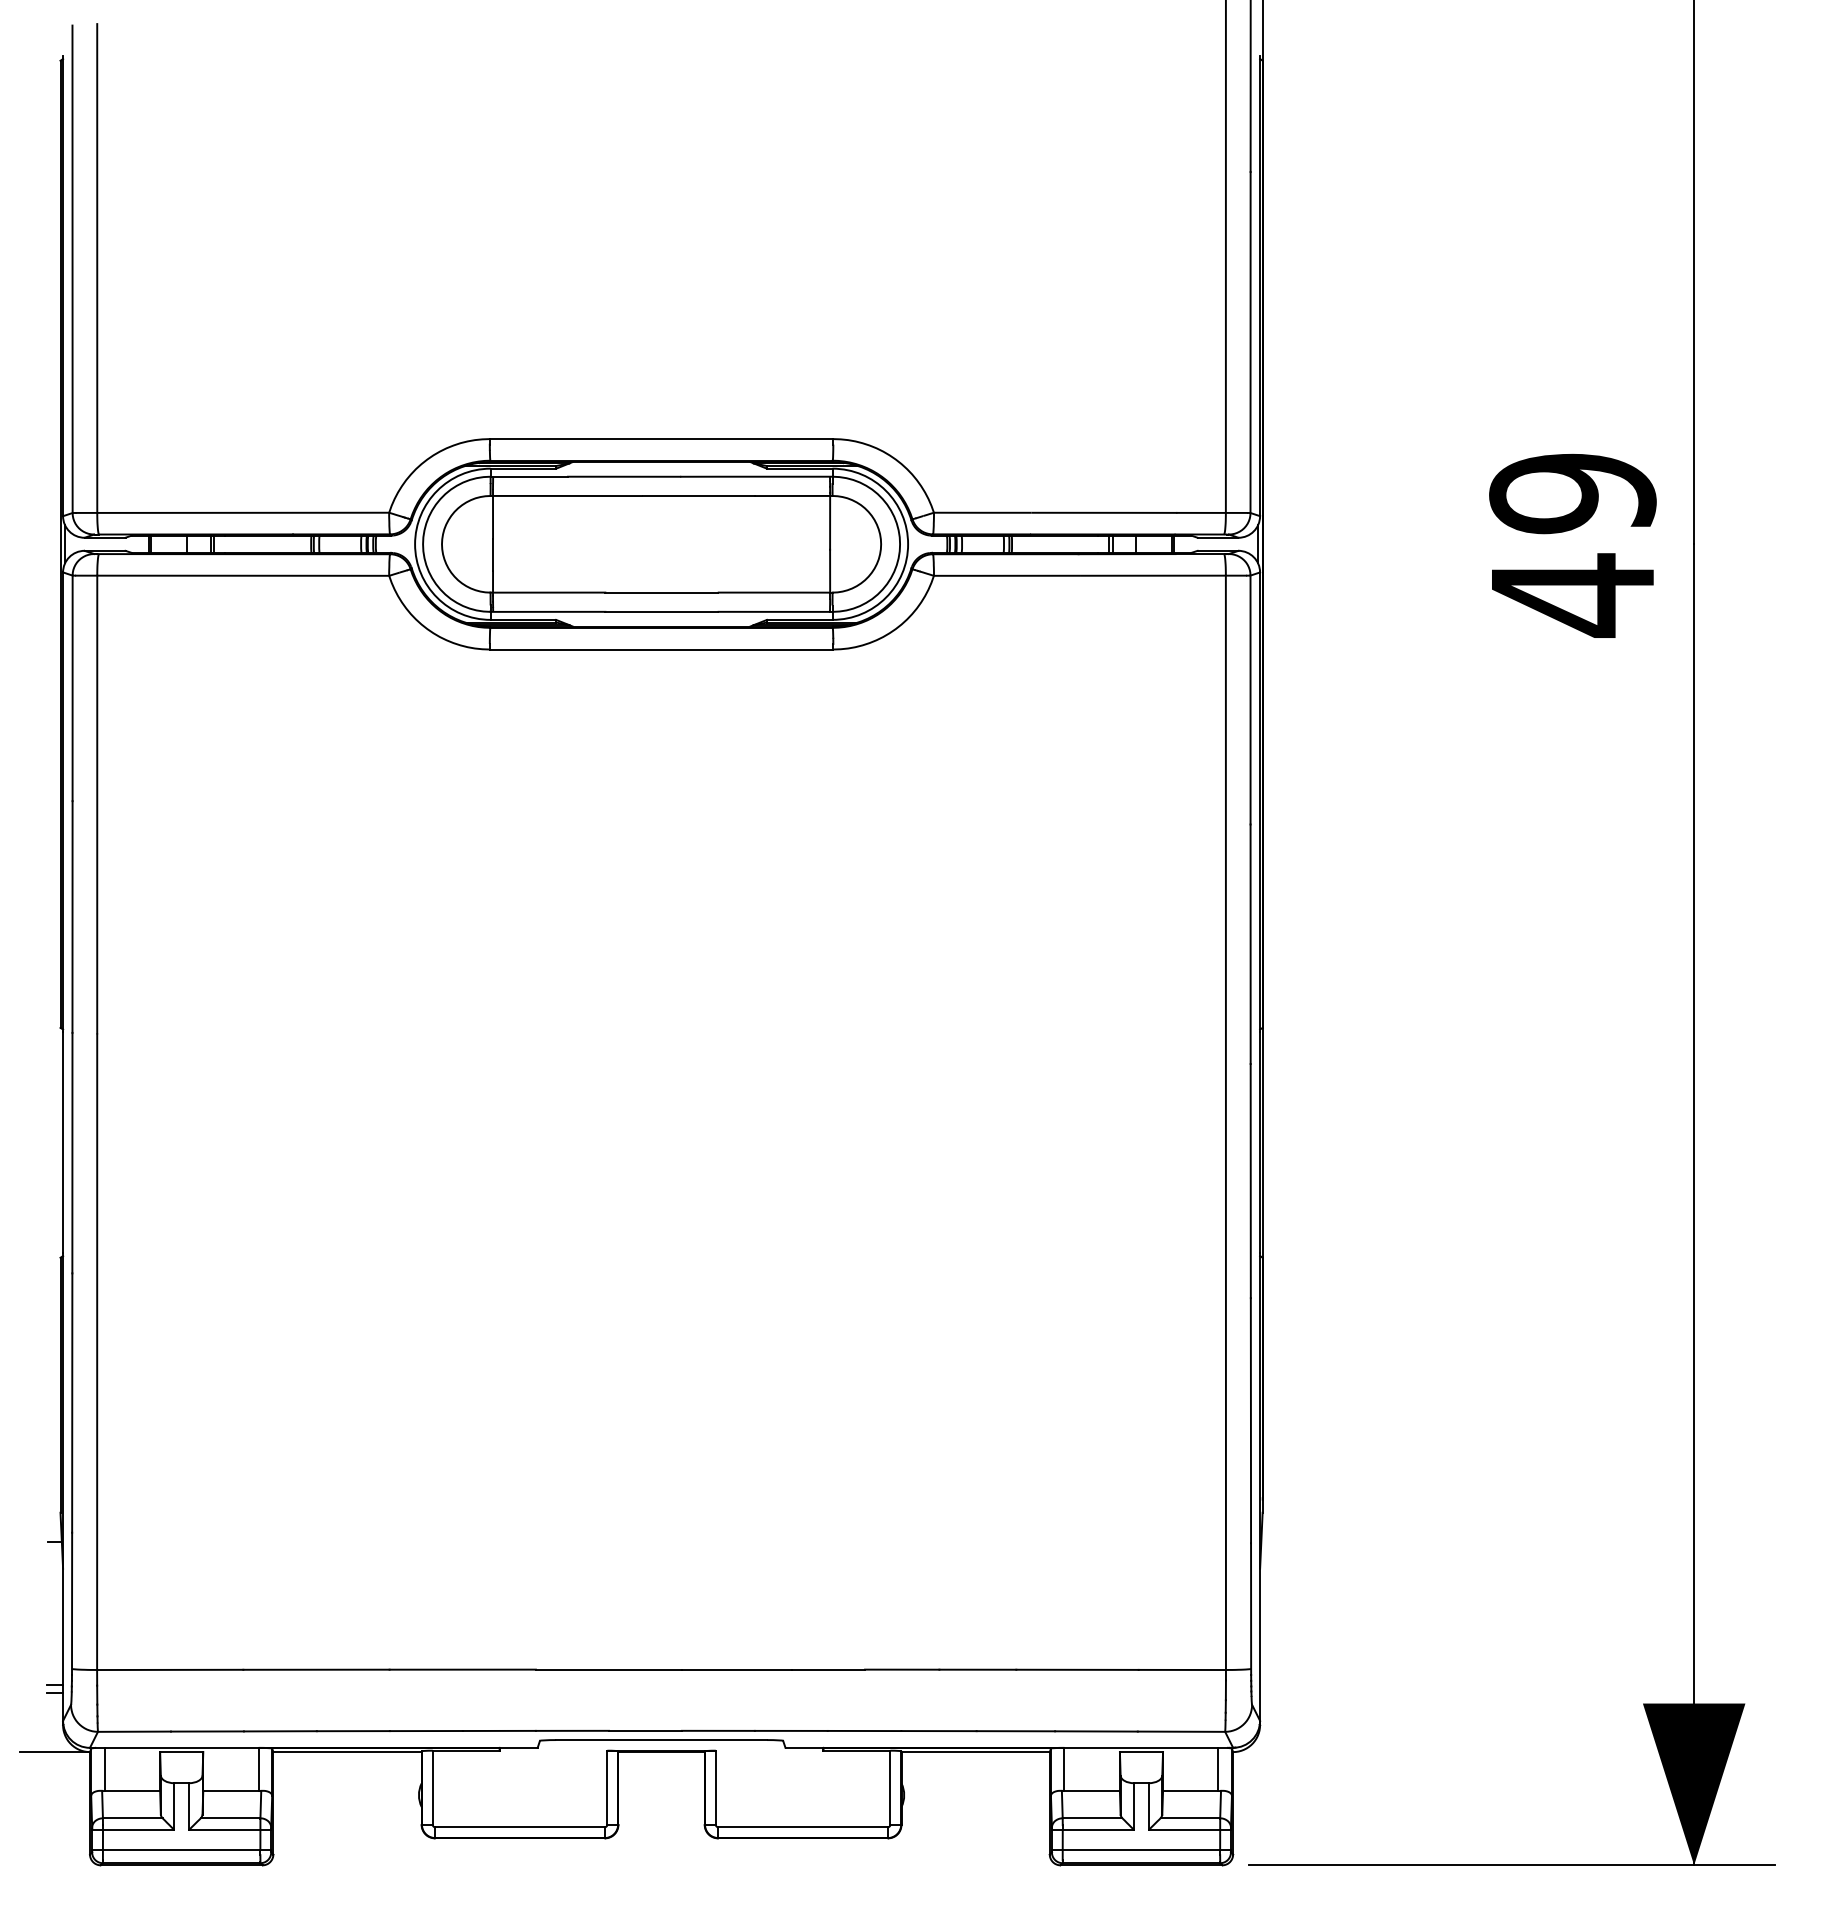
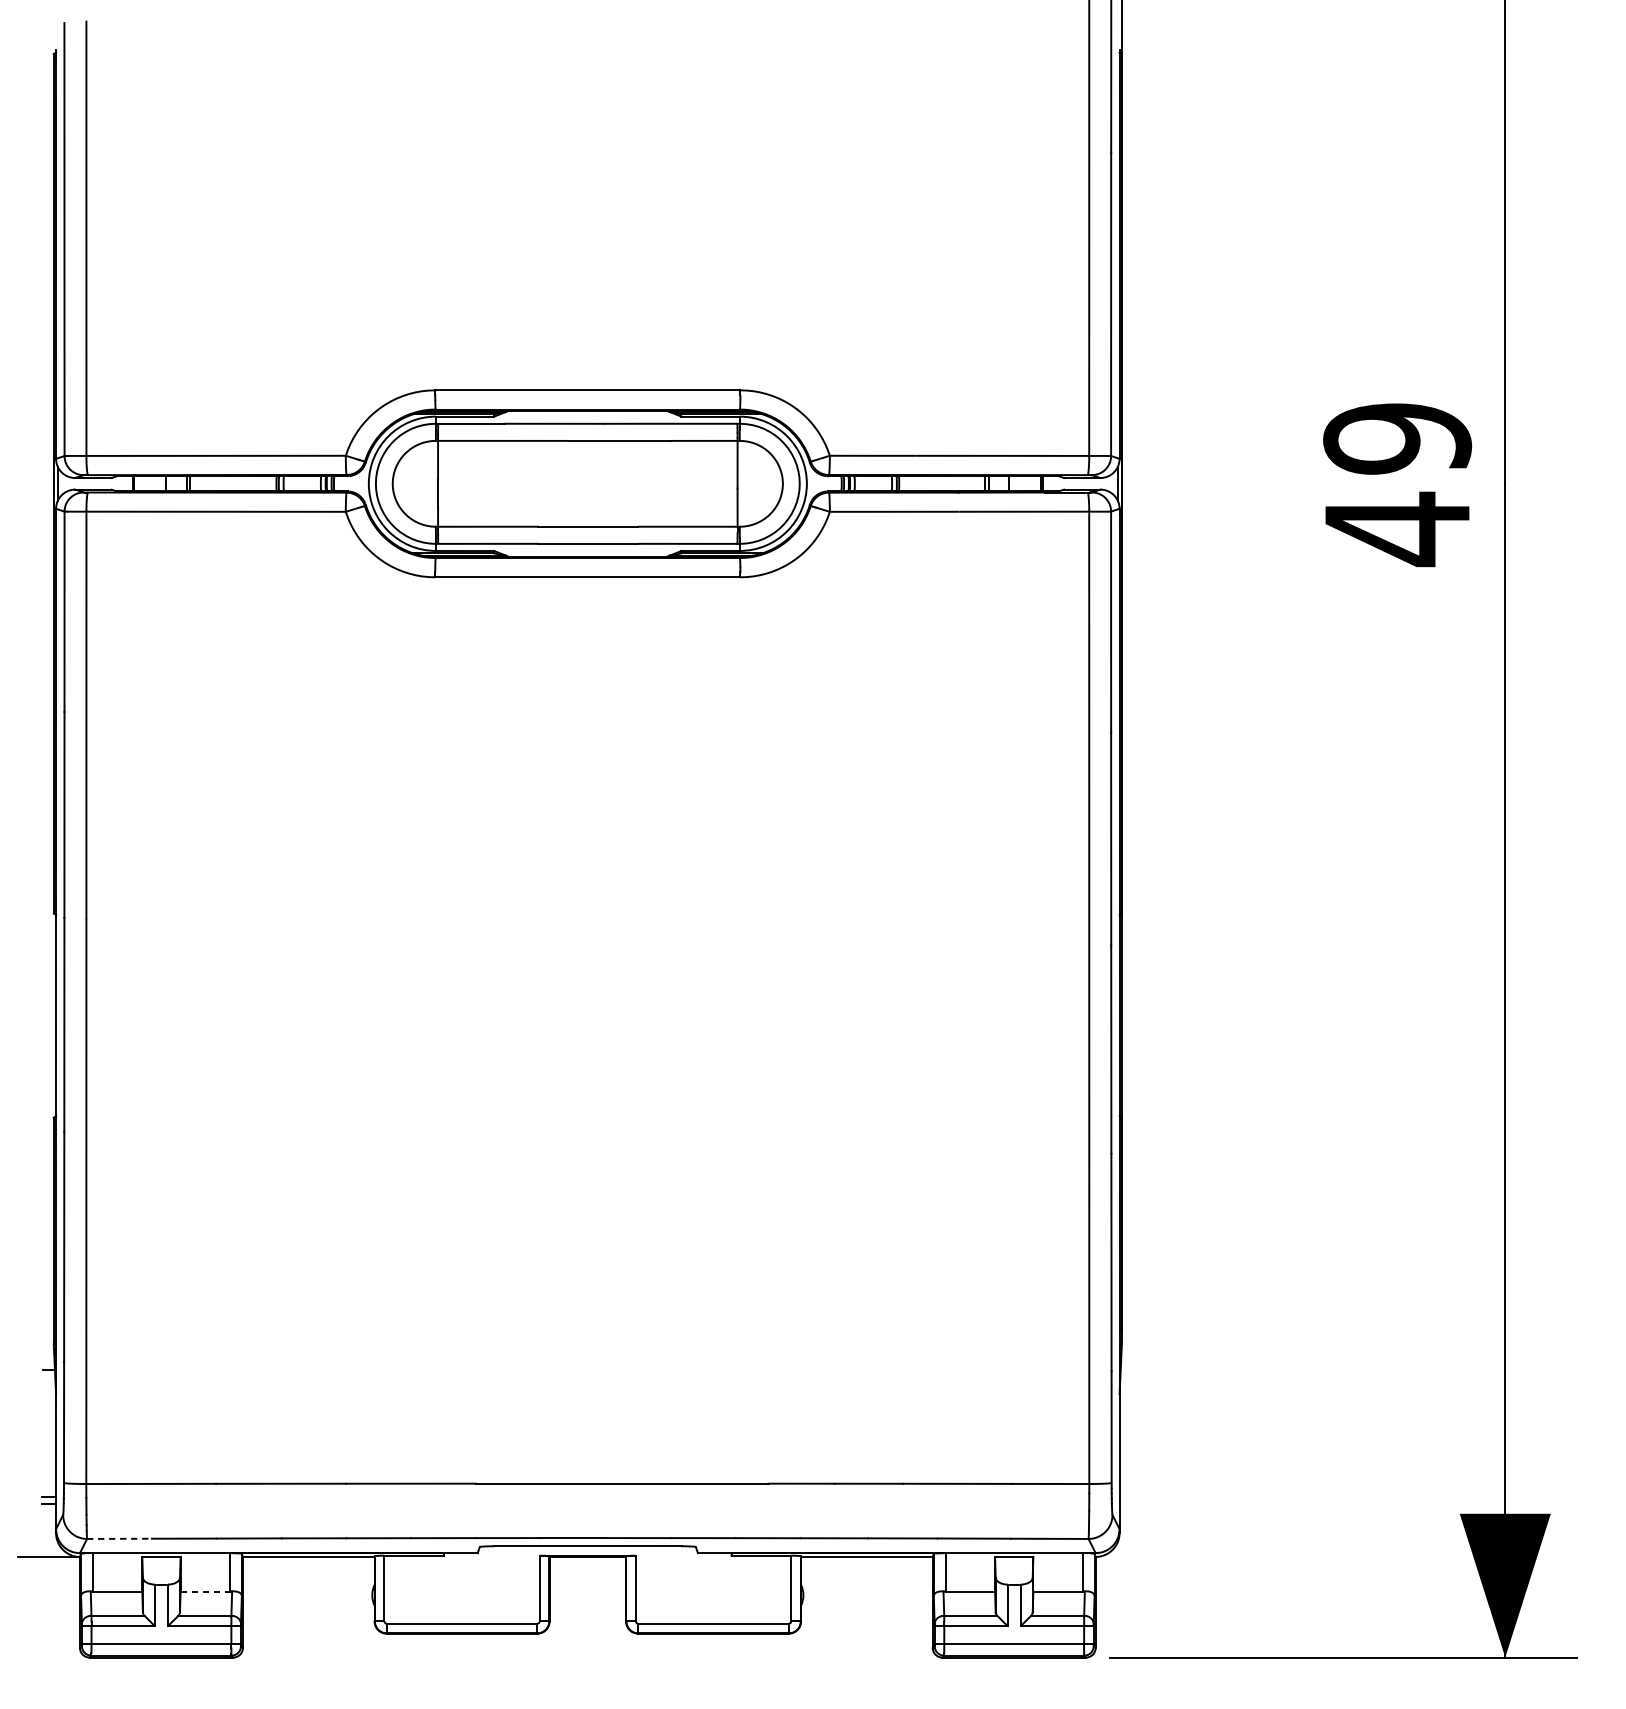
line: (134, 1731) -> (119, 1538), solid -> dashed
line: (231, 1791) -> (205, 1591), solid -> dashed

